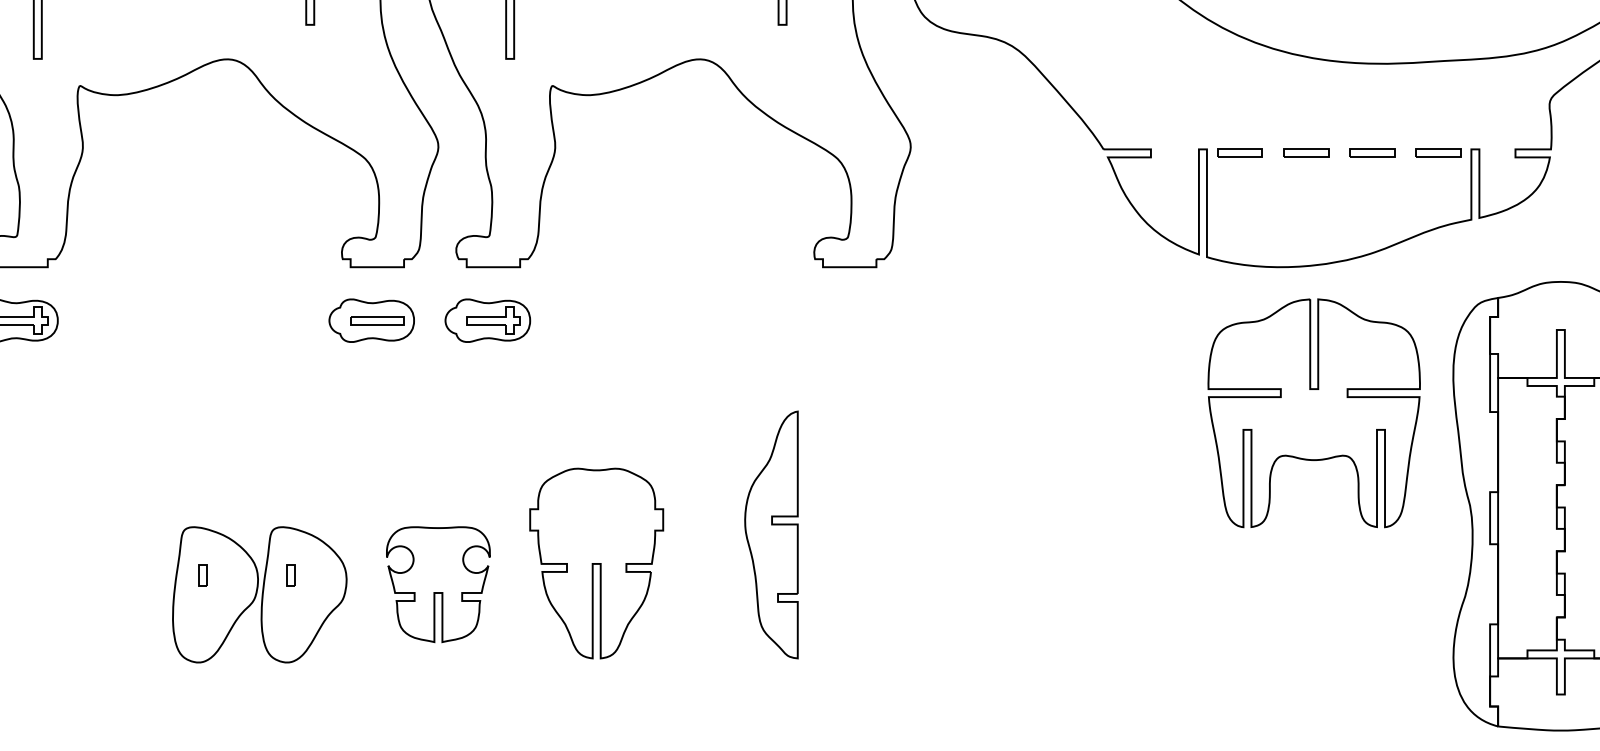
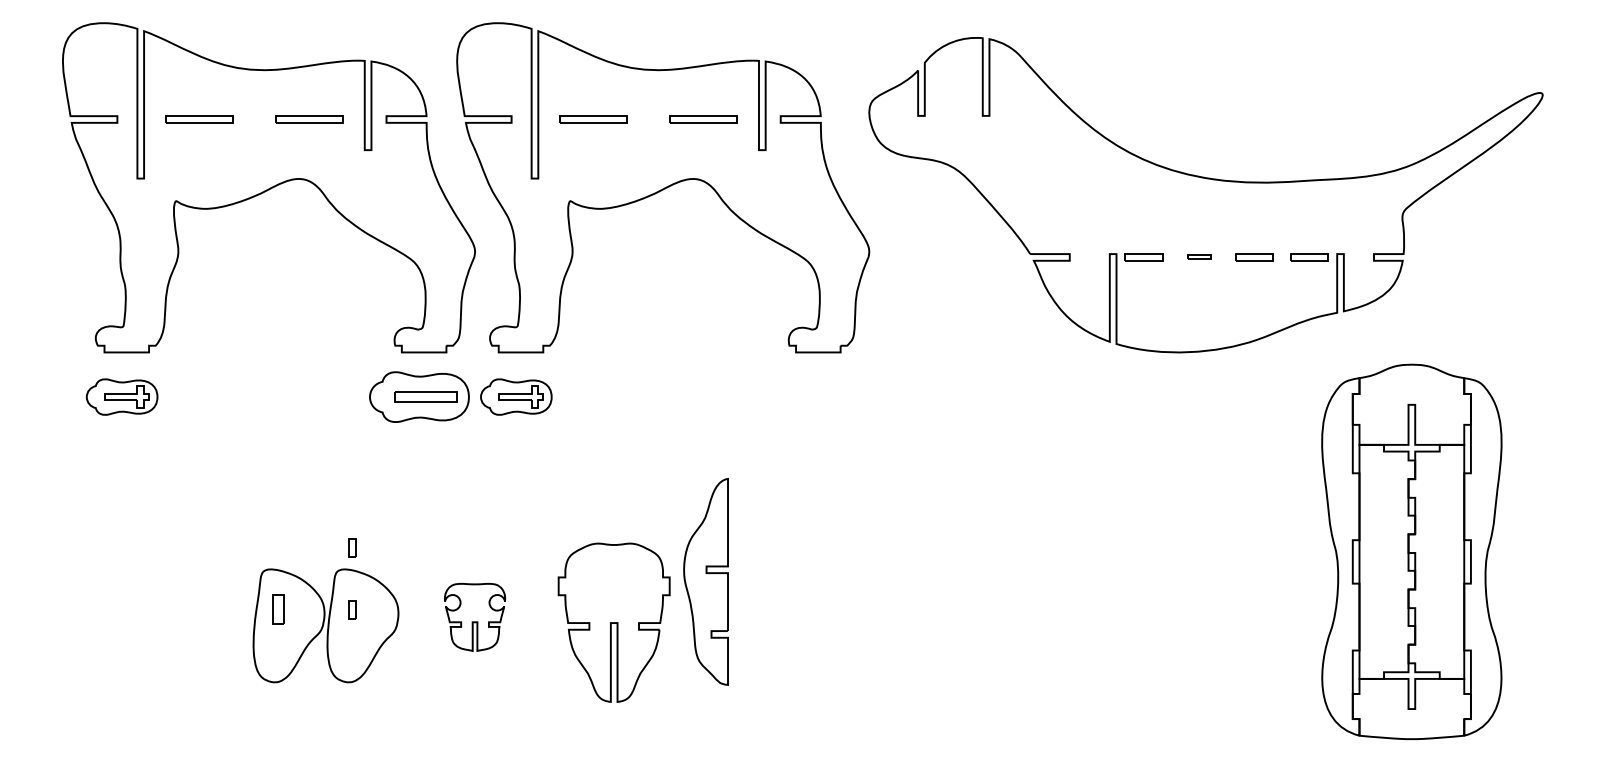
part: (1306, 153) -> (1199, 257), size x0.6
part: (371, 320) -> (419, 396), size x1.4
part: (1313, 413) -> (1205, 474), removed
part: (291, 500) -> (352, 547), added
part: (770, 534) -> (705, 581), moved
part: (595, 563) -> (613, 622), moved
part: (202, 575) -> (278, 609), size x1.6
part: (437, 584) -> (474, 617), size x0.7

